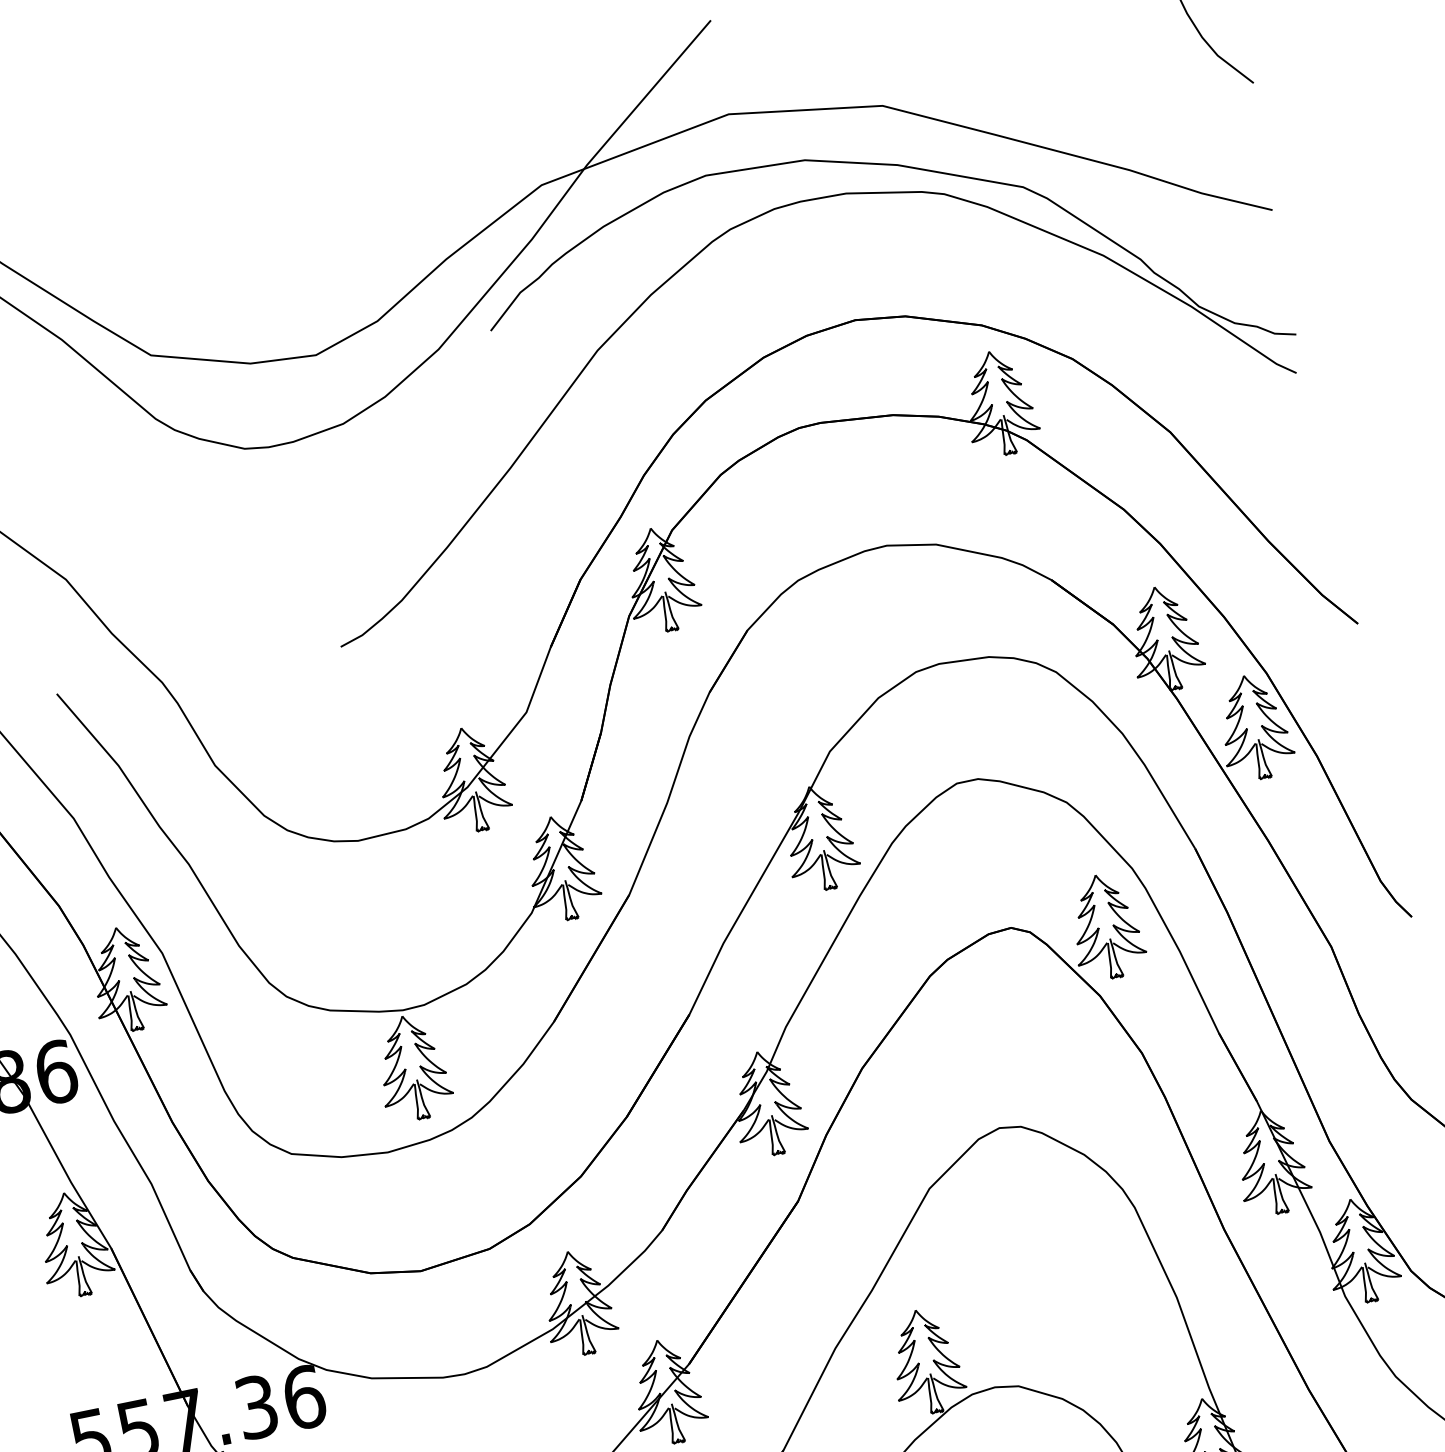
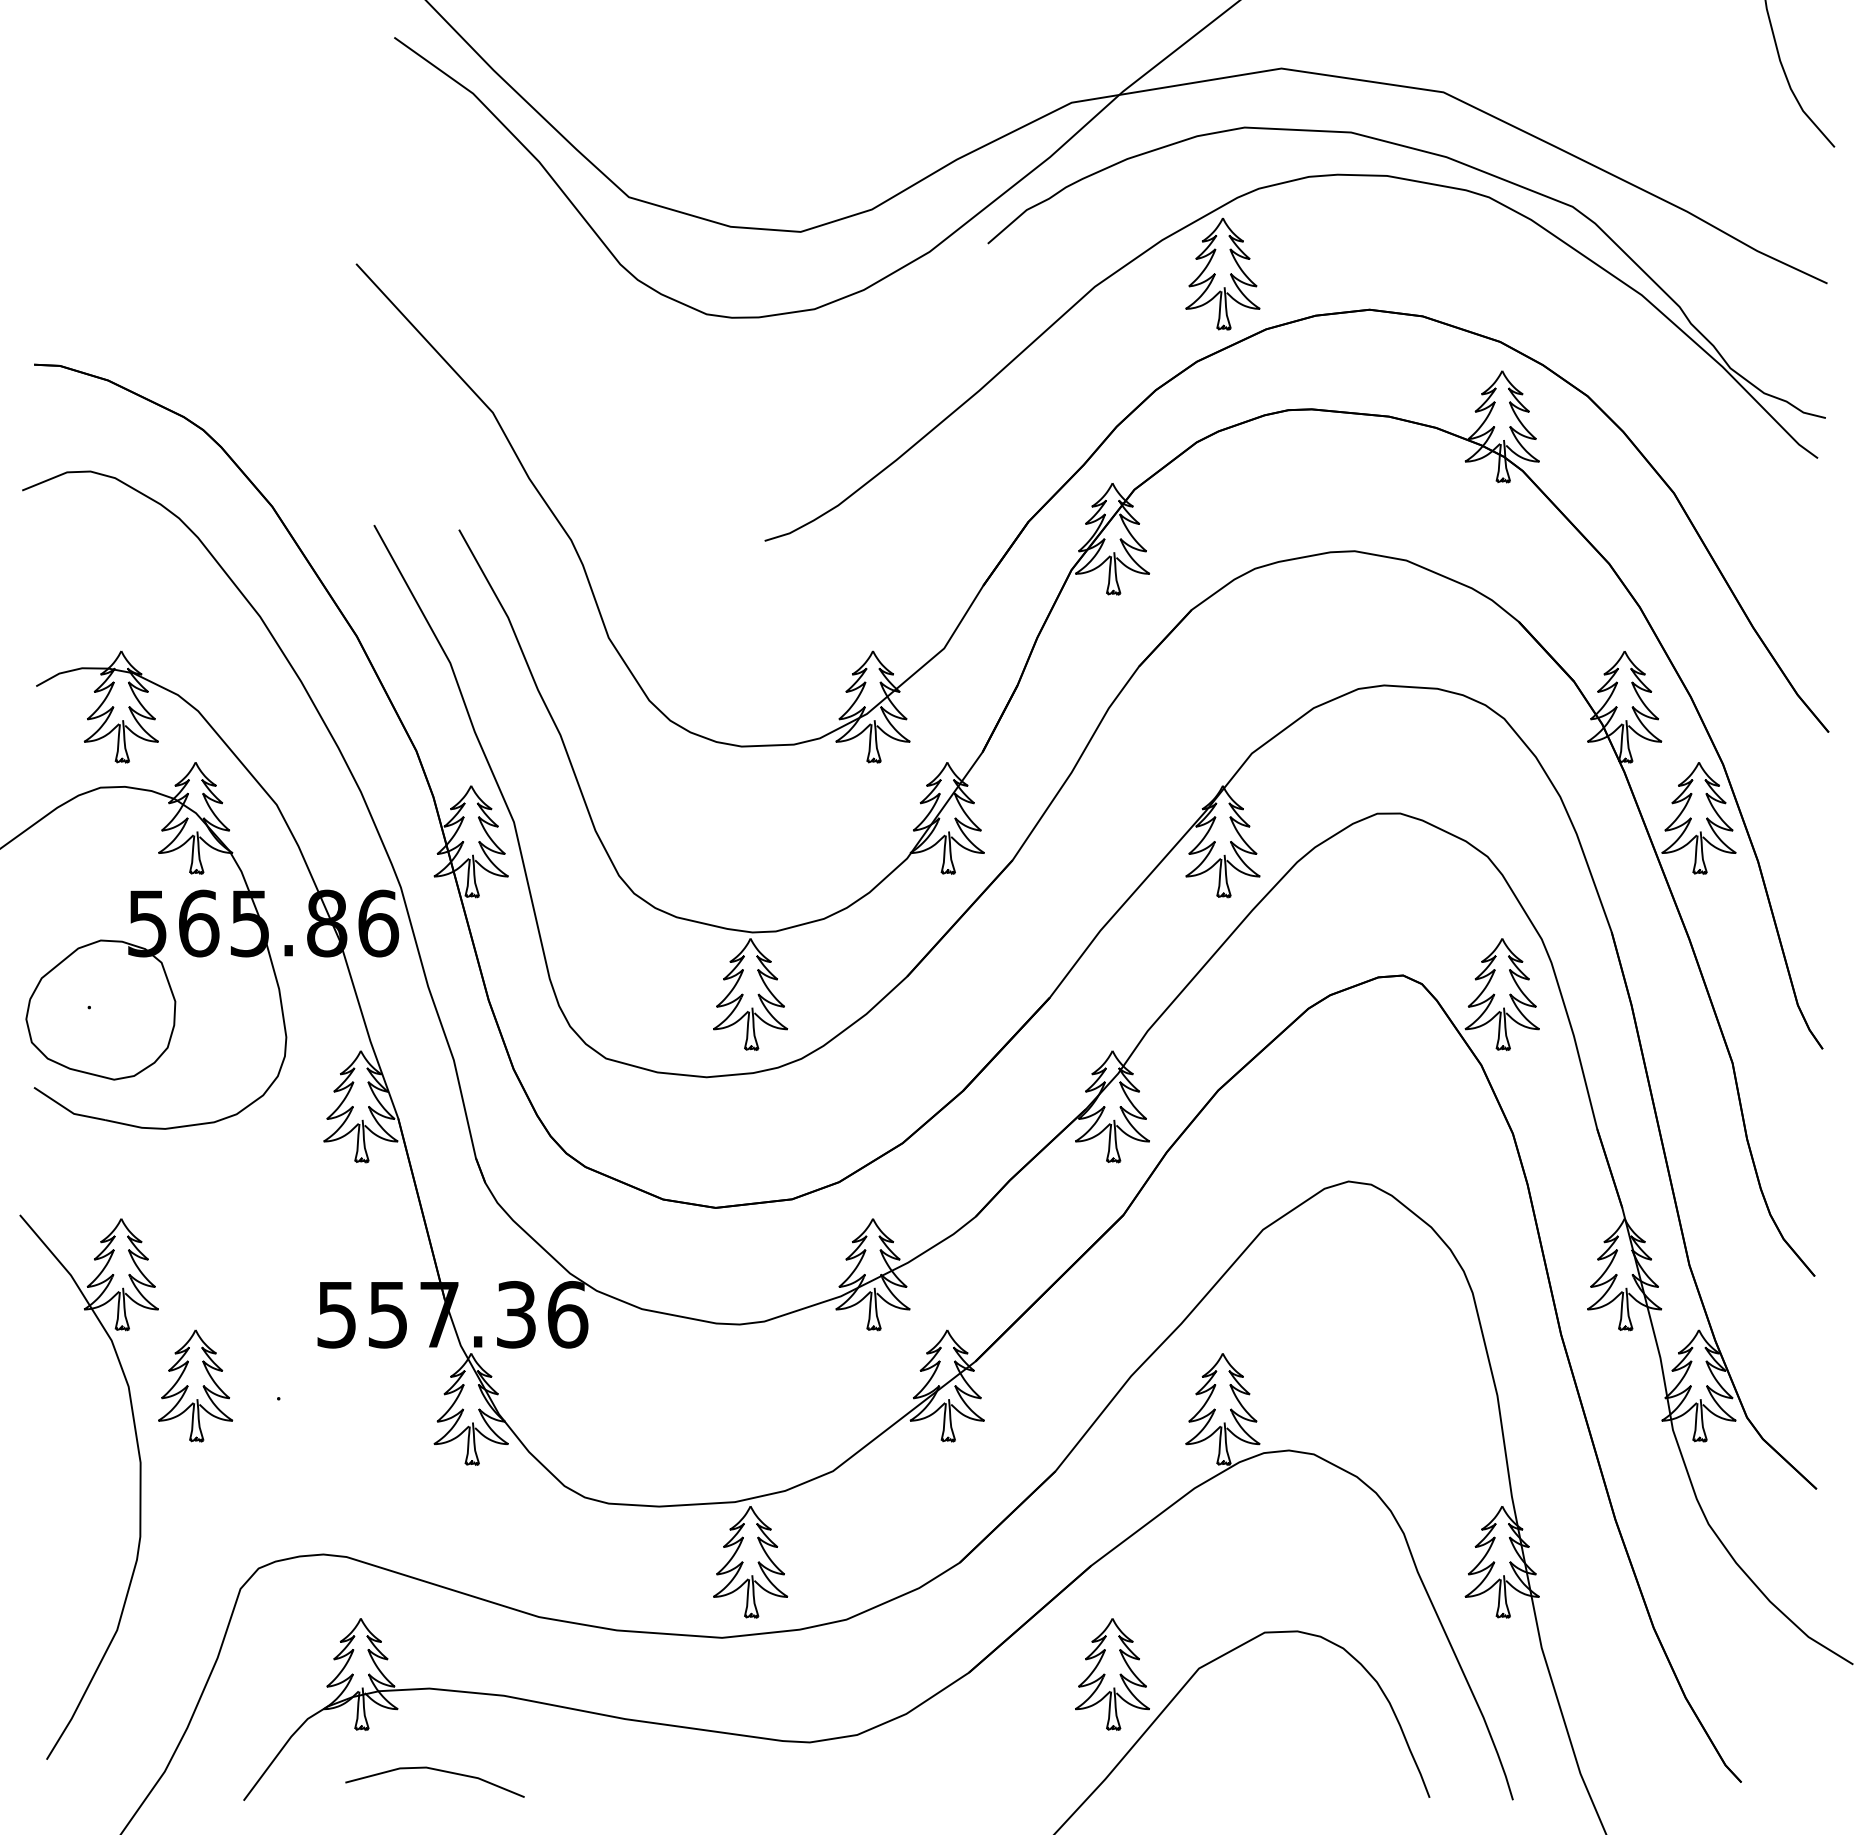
part: (712, 315) -> (1222, 274), added

